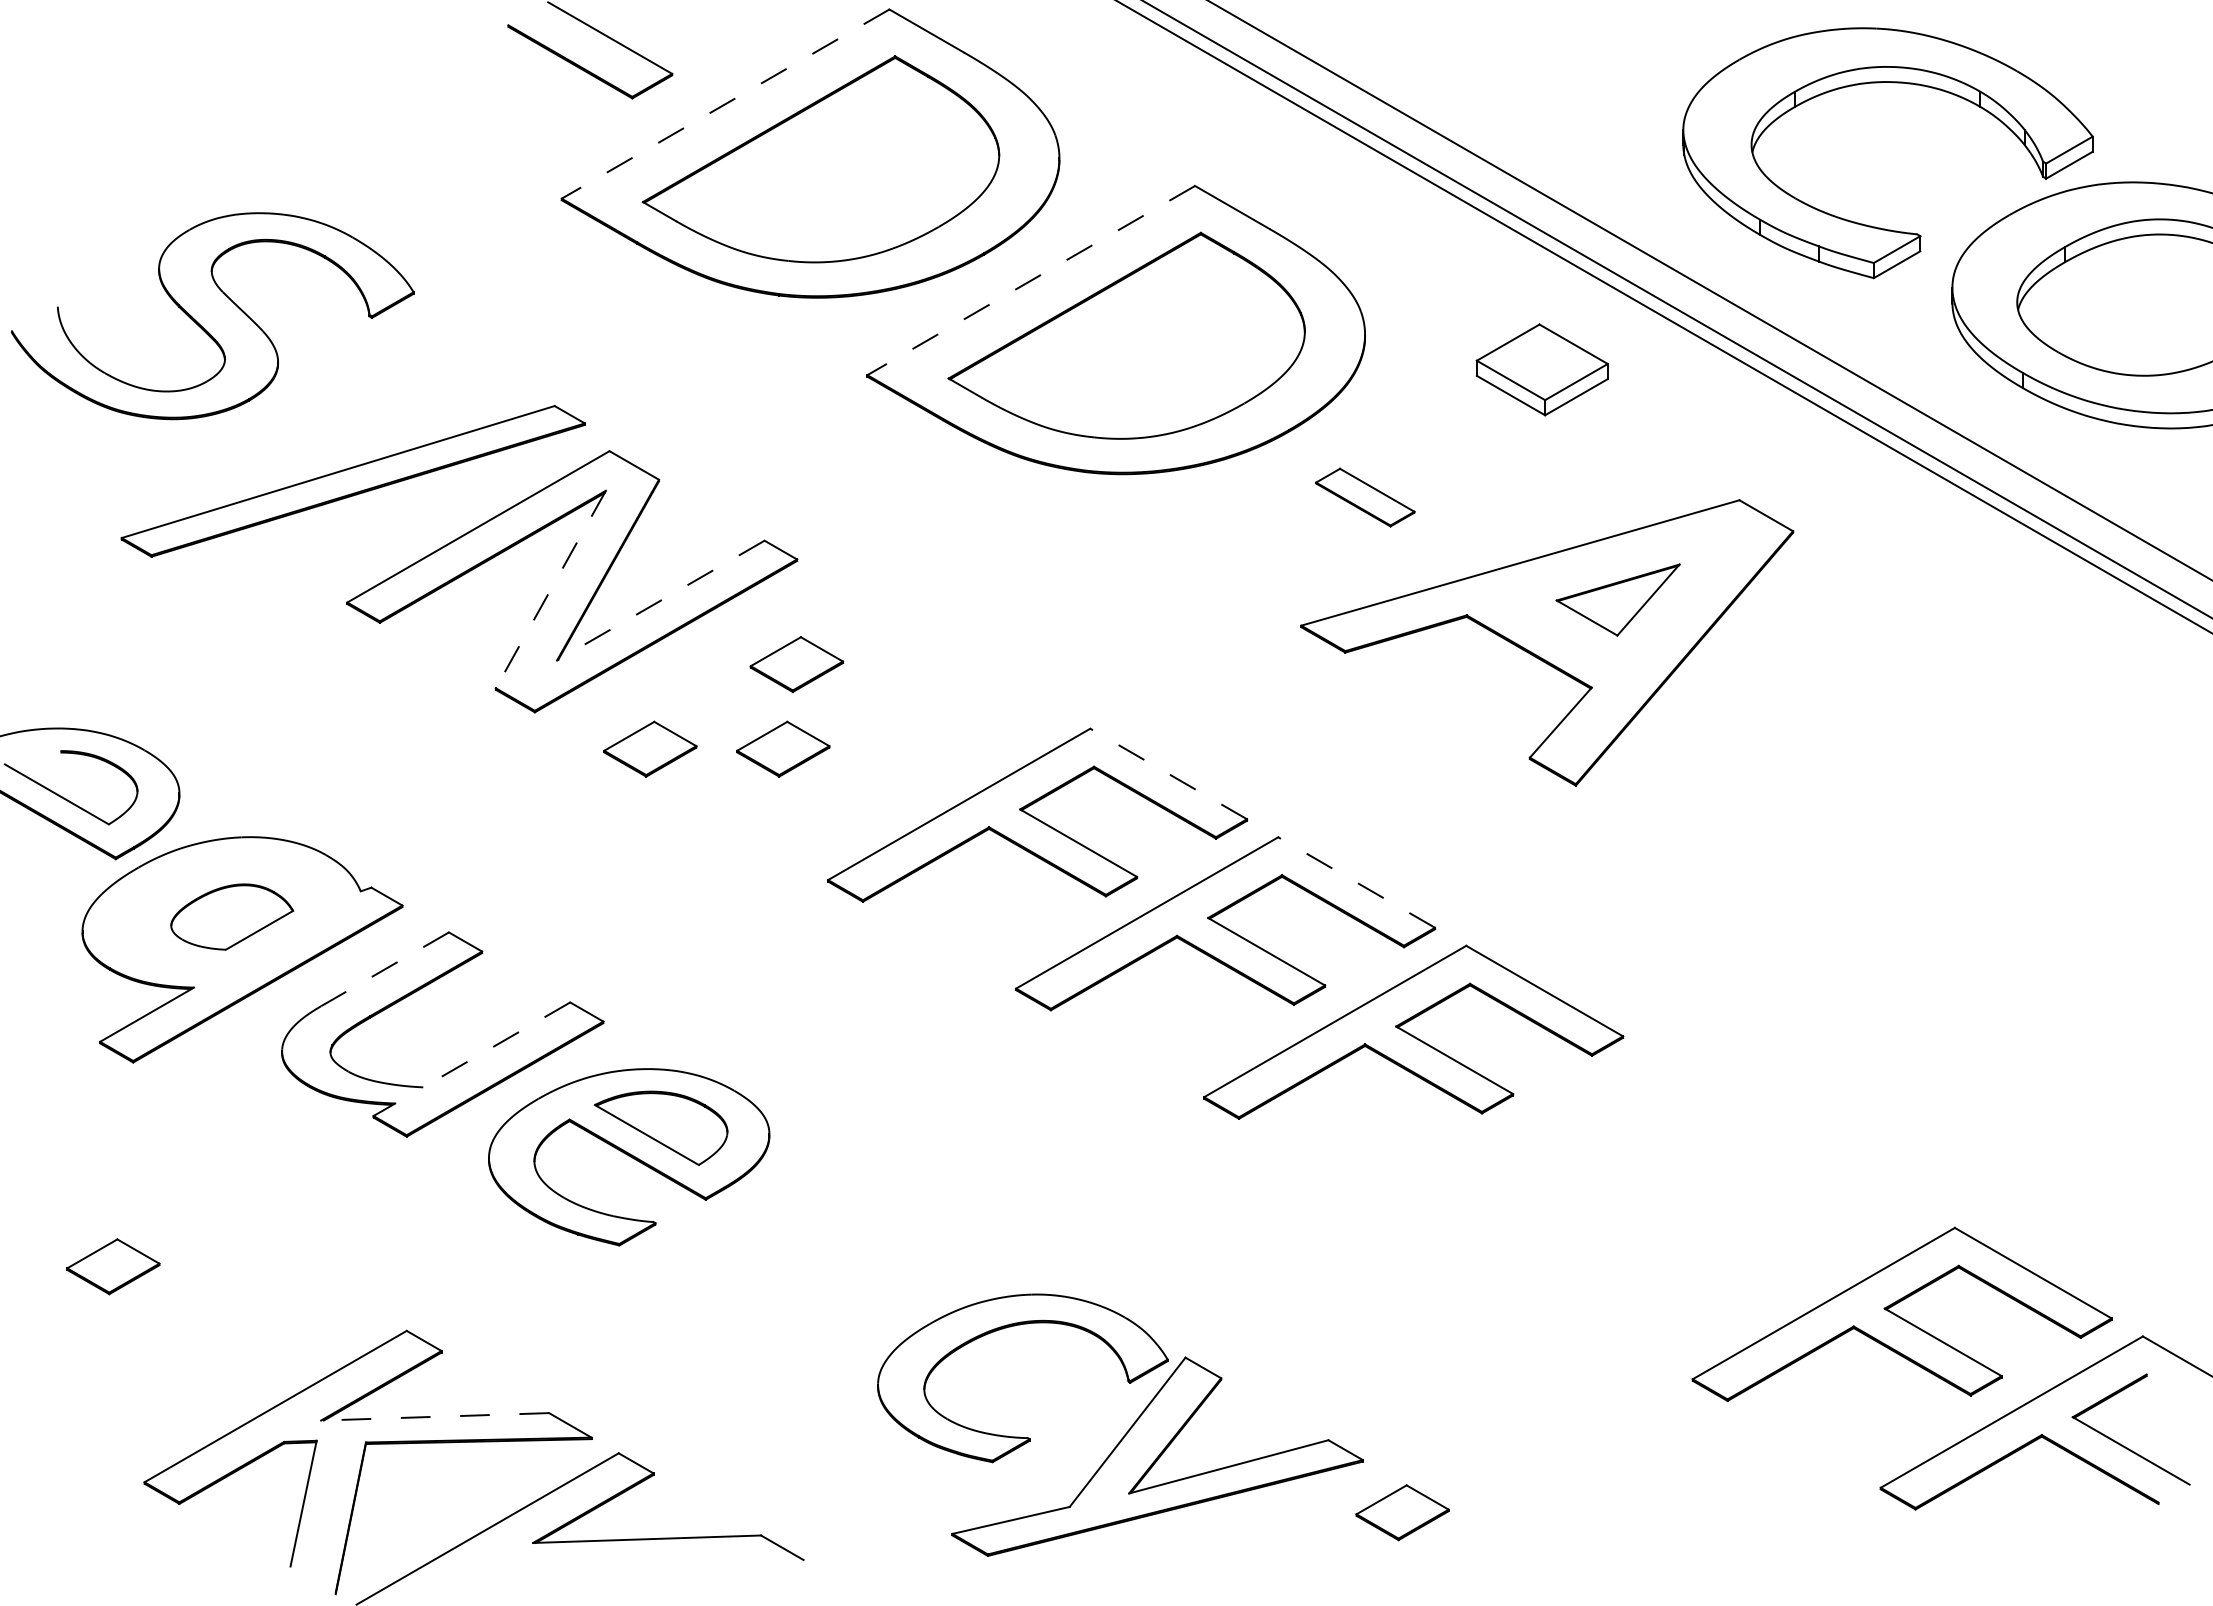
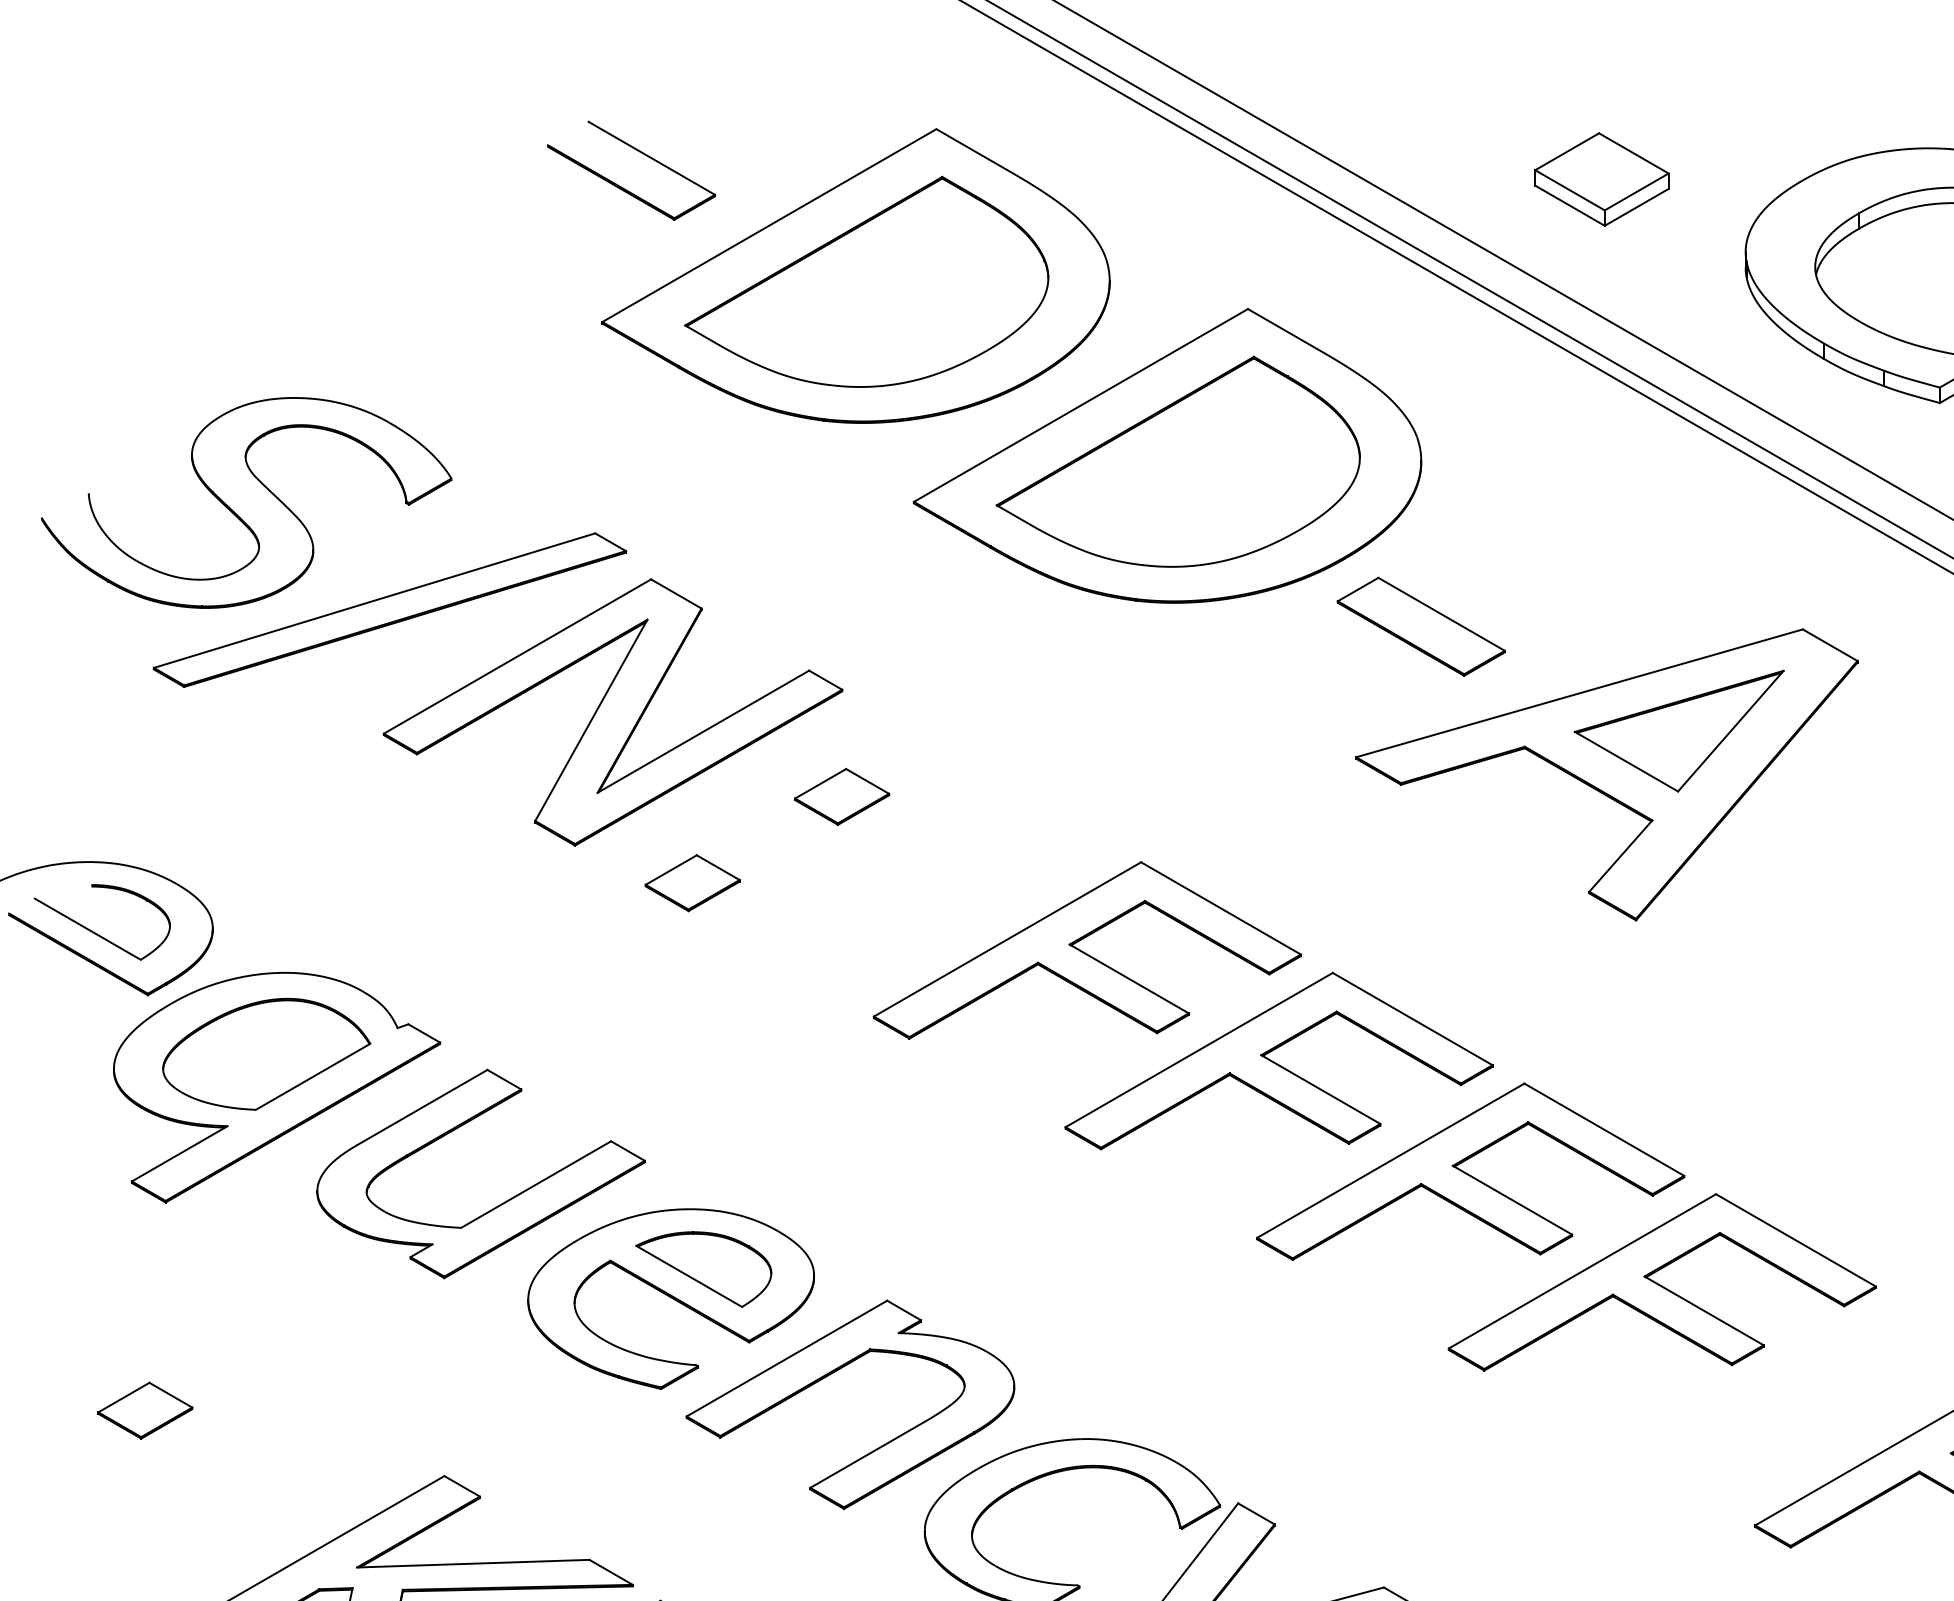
line: (725, 104) -> (769, 226), dashed -> solid
line: (1030, 280) -> (1080, 405), dashed -> solid
part: (202, 326) -> (236, 513), moved
part: (1541, 369) -> (1601, 179), moved
part: (1365, 497) -> (1421, 626), size x1.67
line: (550, 589) -> (590, 720), dashed -> solid
part: (1617, 599) -> (1678, 730), size x1.67
line: (660, 600) -> (703, 731), dashed -> solid
part: (783, 748) -> (828, 882), removed
line: (1168, 774) -> (1220, 908), dashed -> solid
line: (1356, 882) -> (1412, 1019), dashed -> solid
part: (231, 916) -> (265, 1053), size x1.67
line: (385, 969) -> (422, 1107), dashed -> solid
line: (496, 1044) -> (535, 1184), dashed -> solid
part: (1601, 1140) -> (1662, 1282), added
part: (788, 1230) -> (833, 1373), added
line: (434, 1416) -> (472, 1563), dashed -> solid

